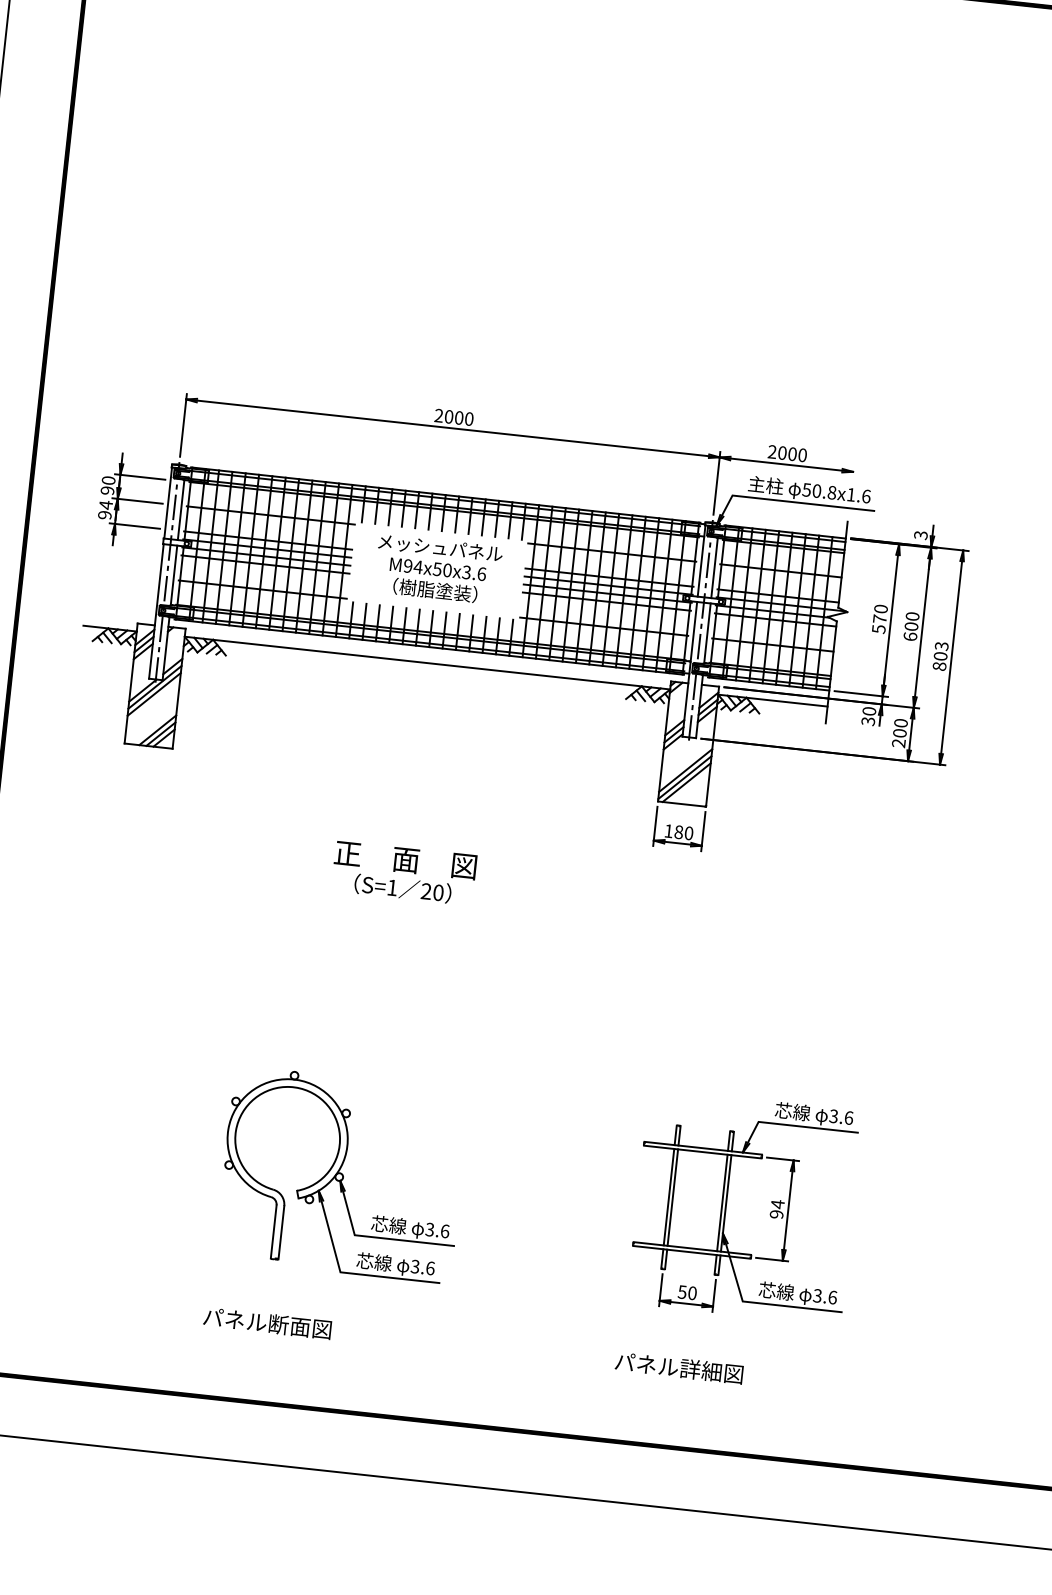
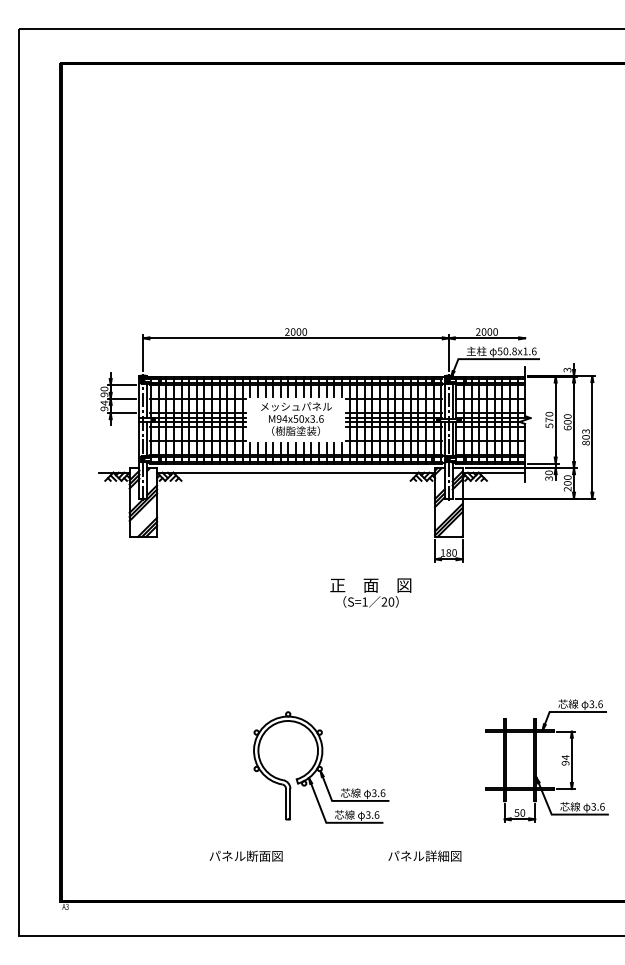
text: (403, 872) -> (370, 592), moved
part: (342, 1174) -> (321, 767), moved
part: (726, 1204) -> (536, 760), moved
text: (678, 1366) -> (424, 855), moved

